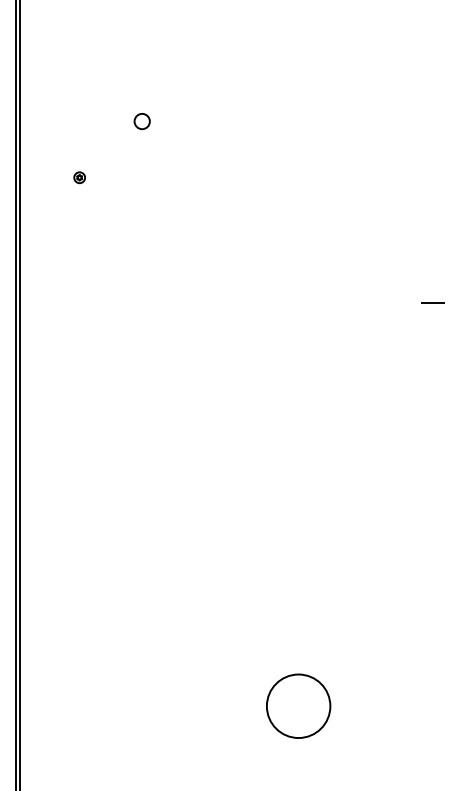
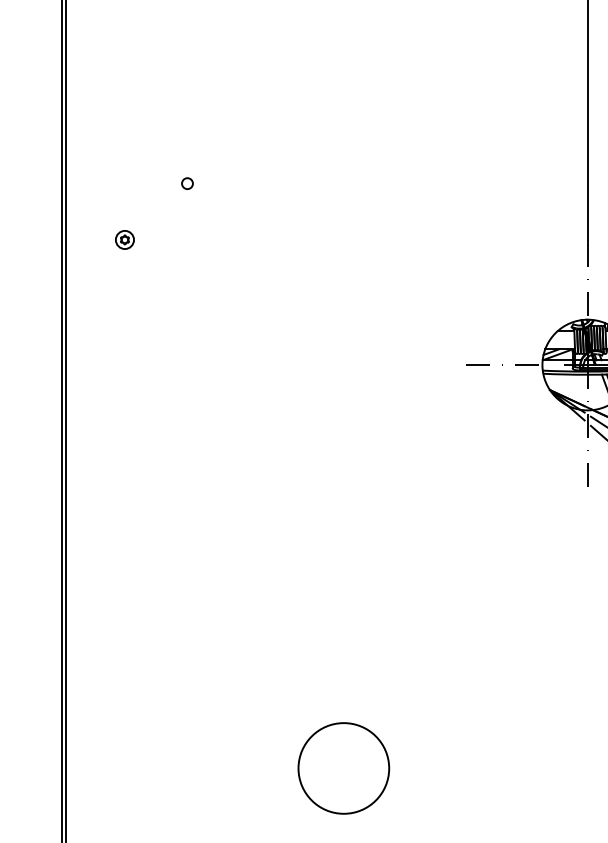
circle: (142, 121) -> (187, 183), size x0.71
part: (79, 177) -> (124, 239), size x1.67
circle: (298, 706) -> (343, 768), size x1.43

